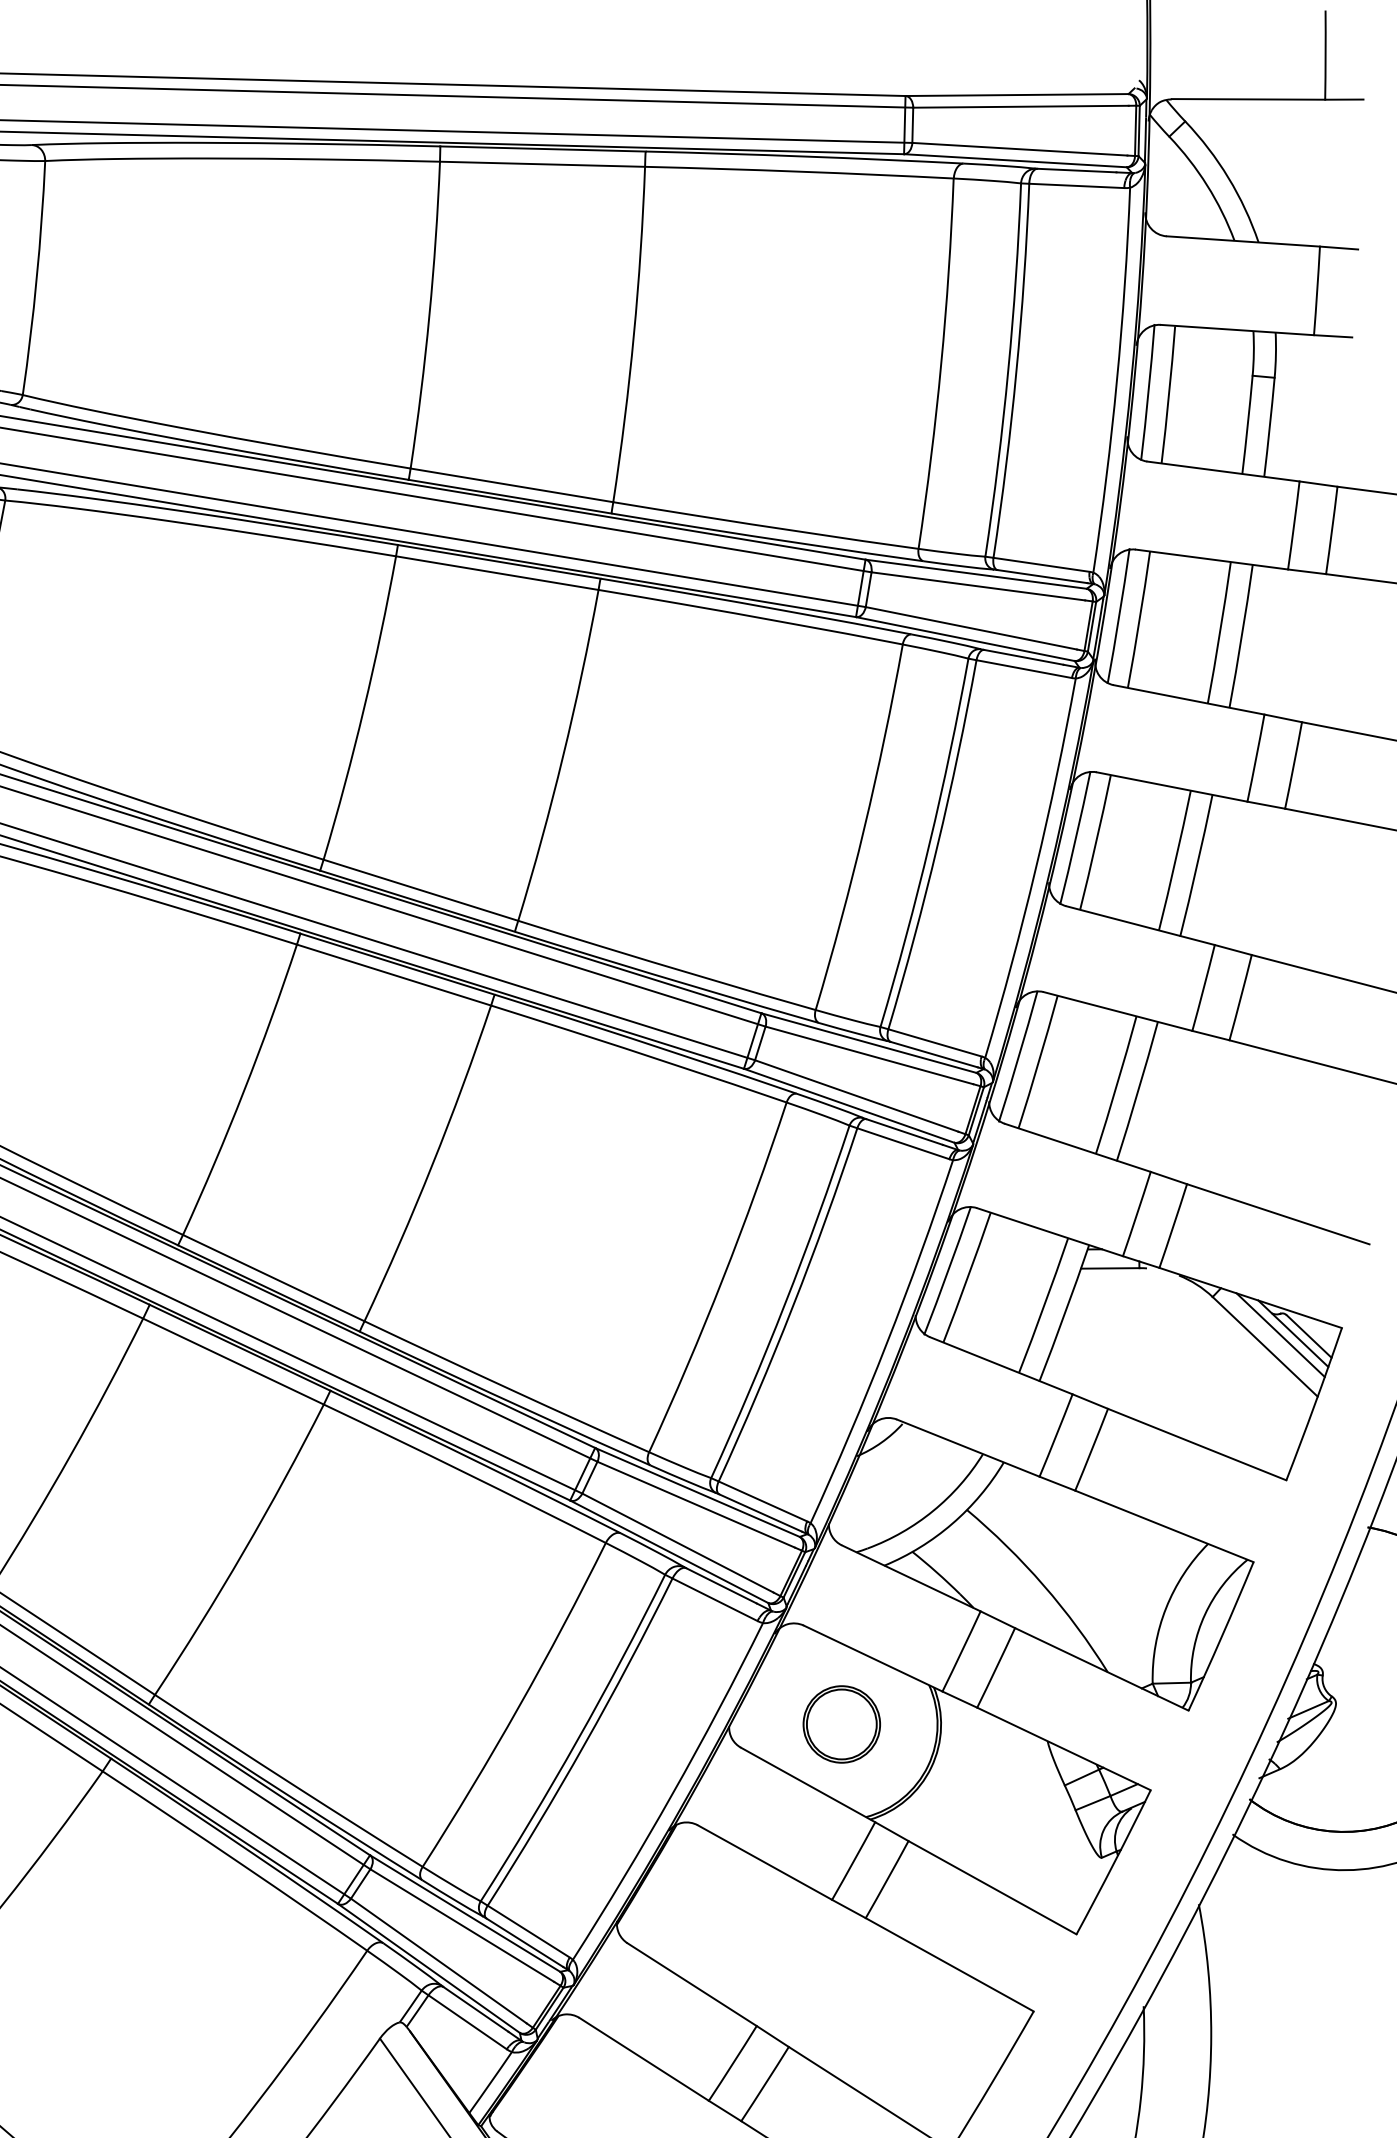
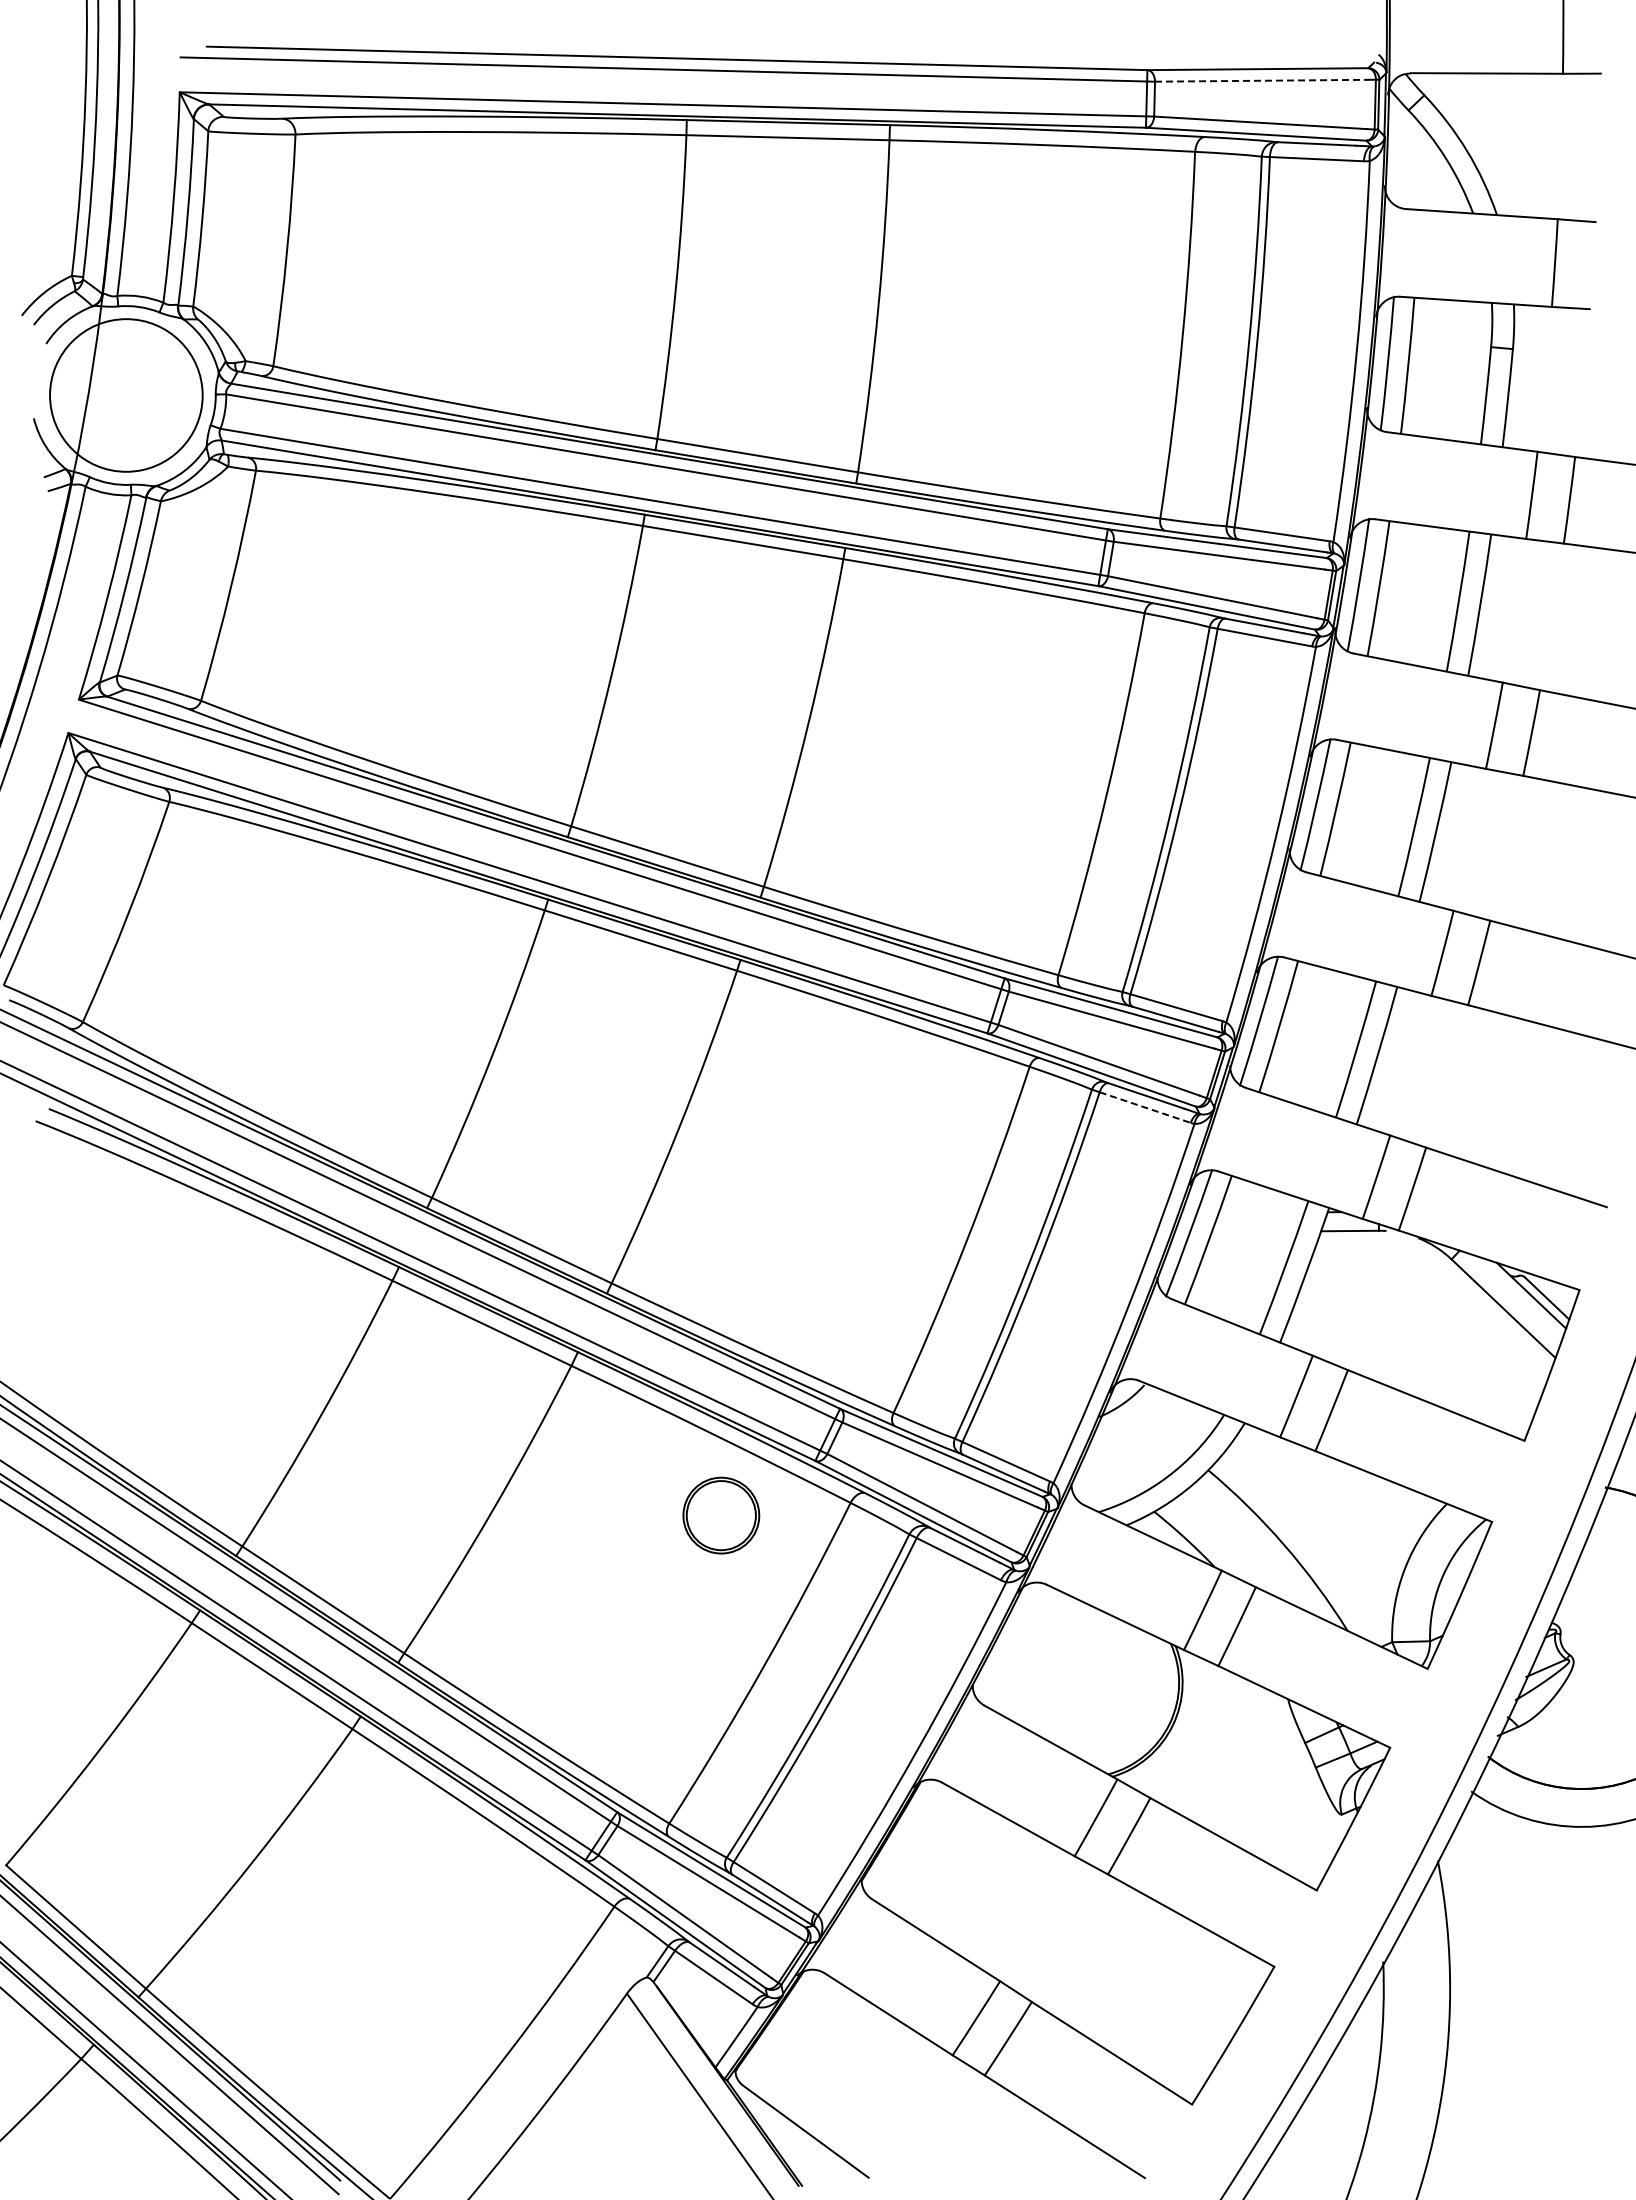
line: (1020, 106) -> (1261, 80), solid -> dashed
line: (903, 1143) -> (1145, 1107), solid -> dashed
line: (1280, 1334) -> (1518, 1296), removed
part: (841, 1724) -> (721, 1515), moved

